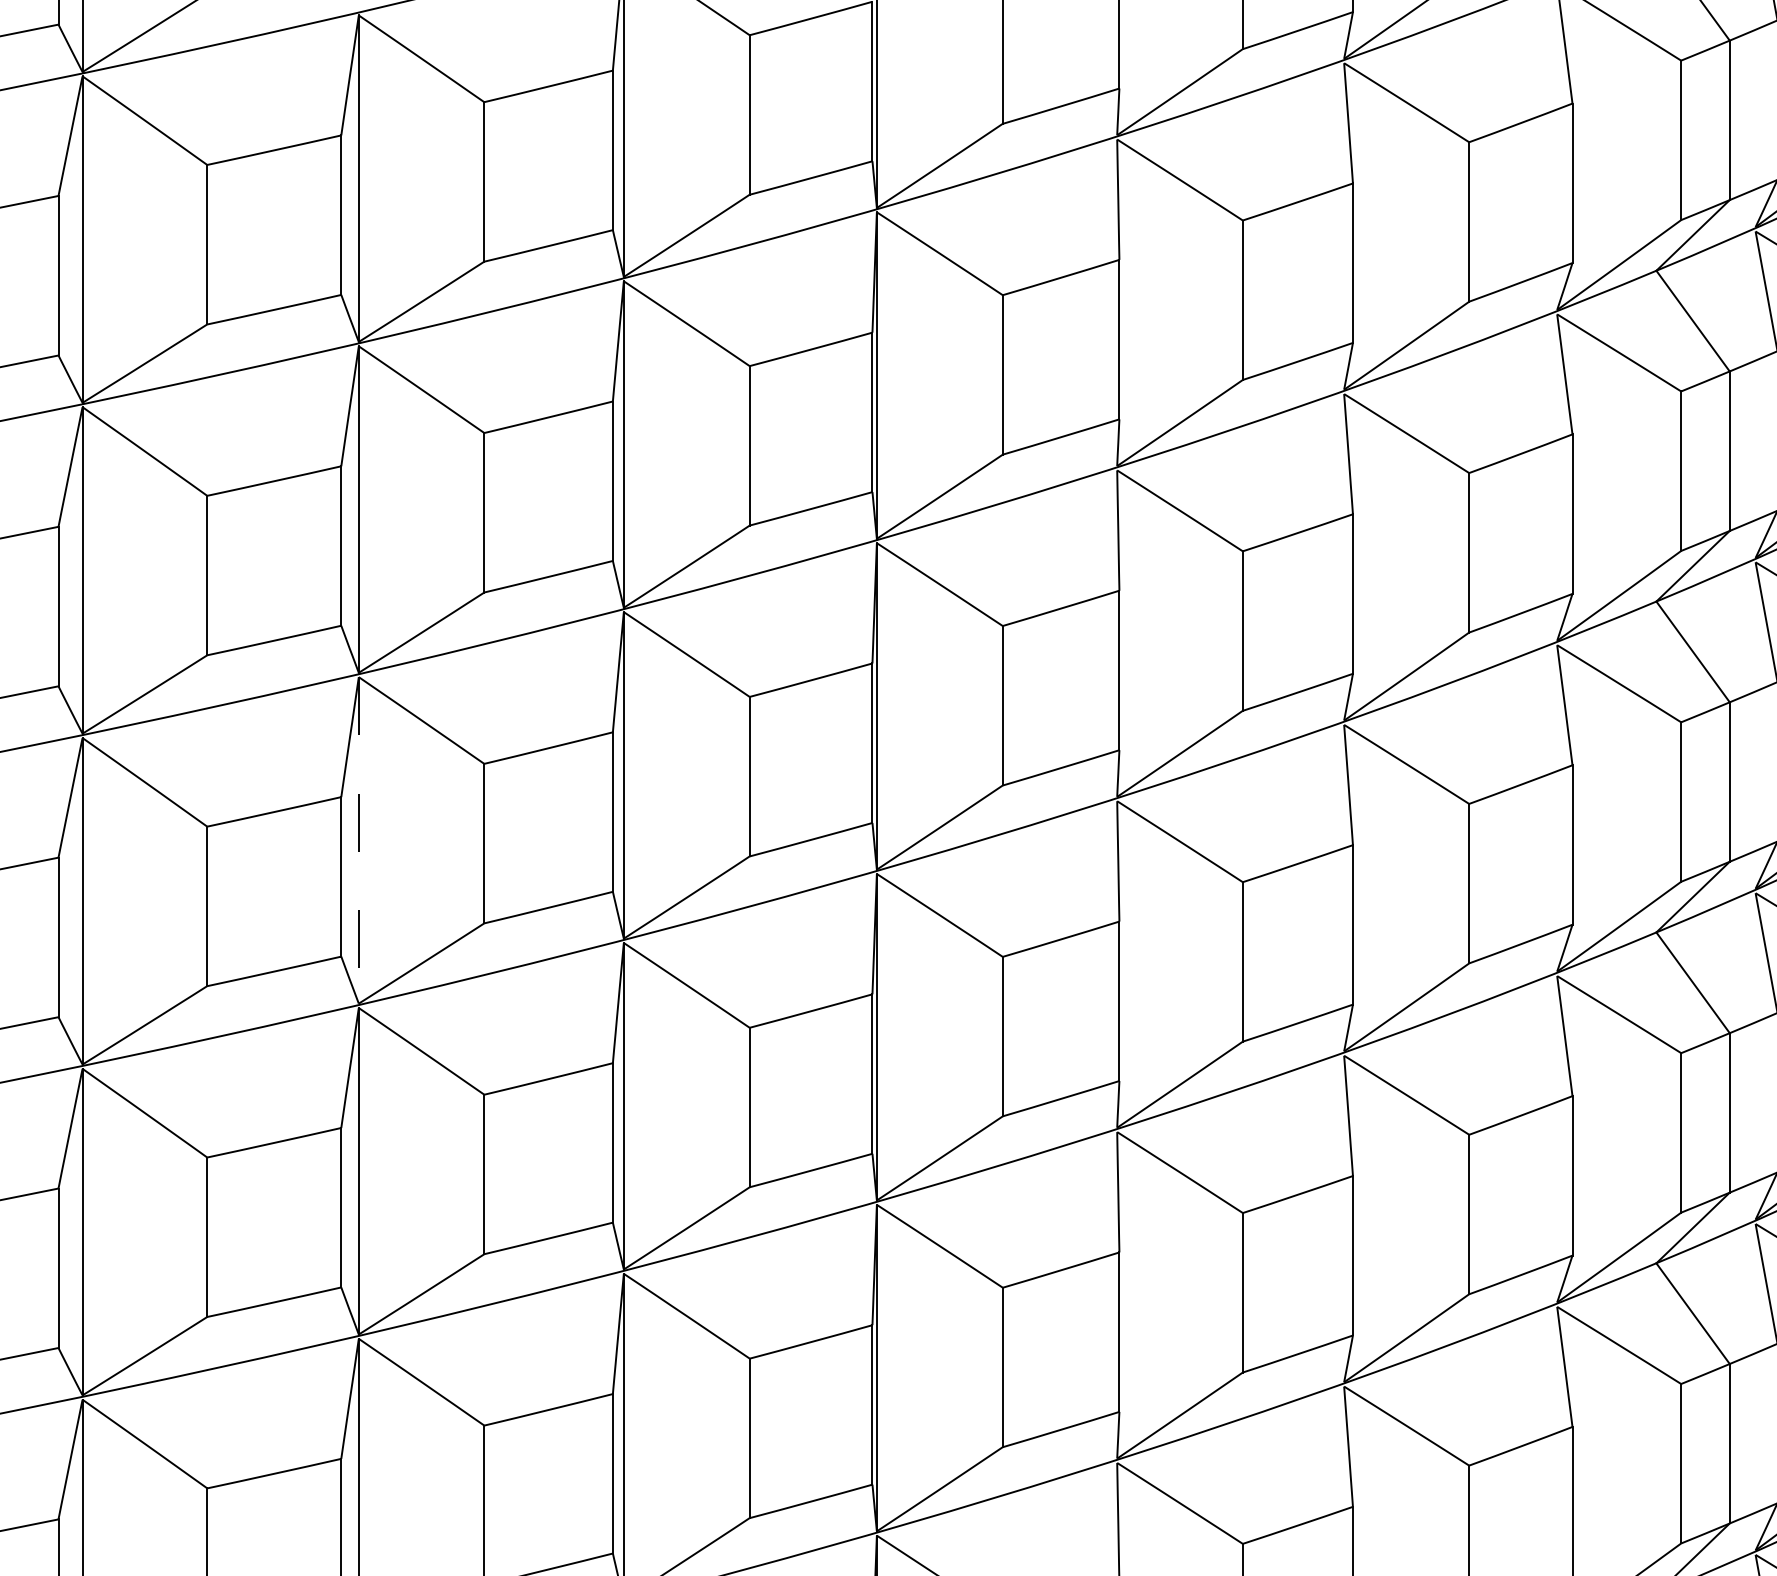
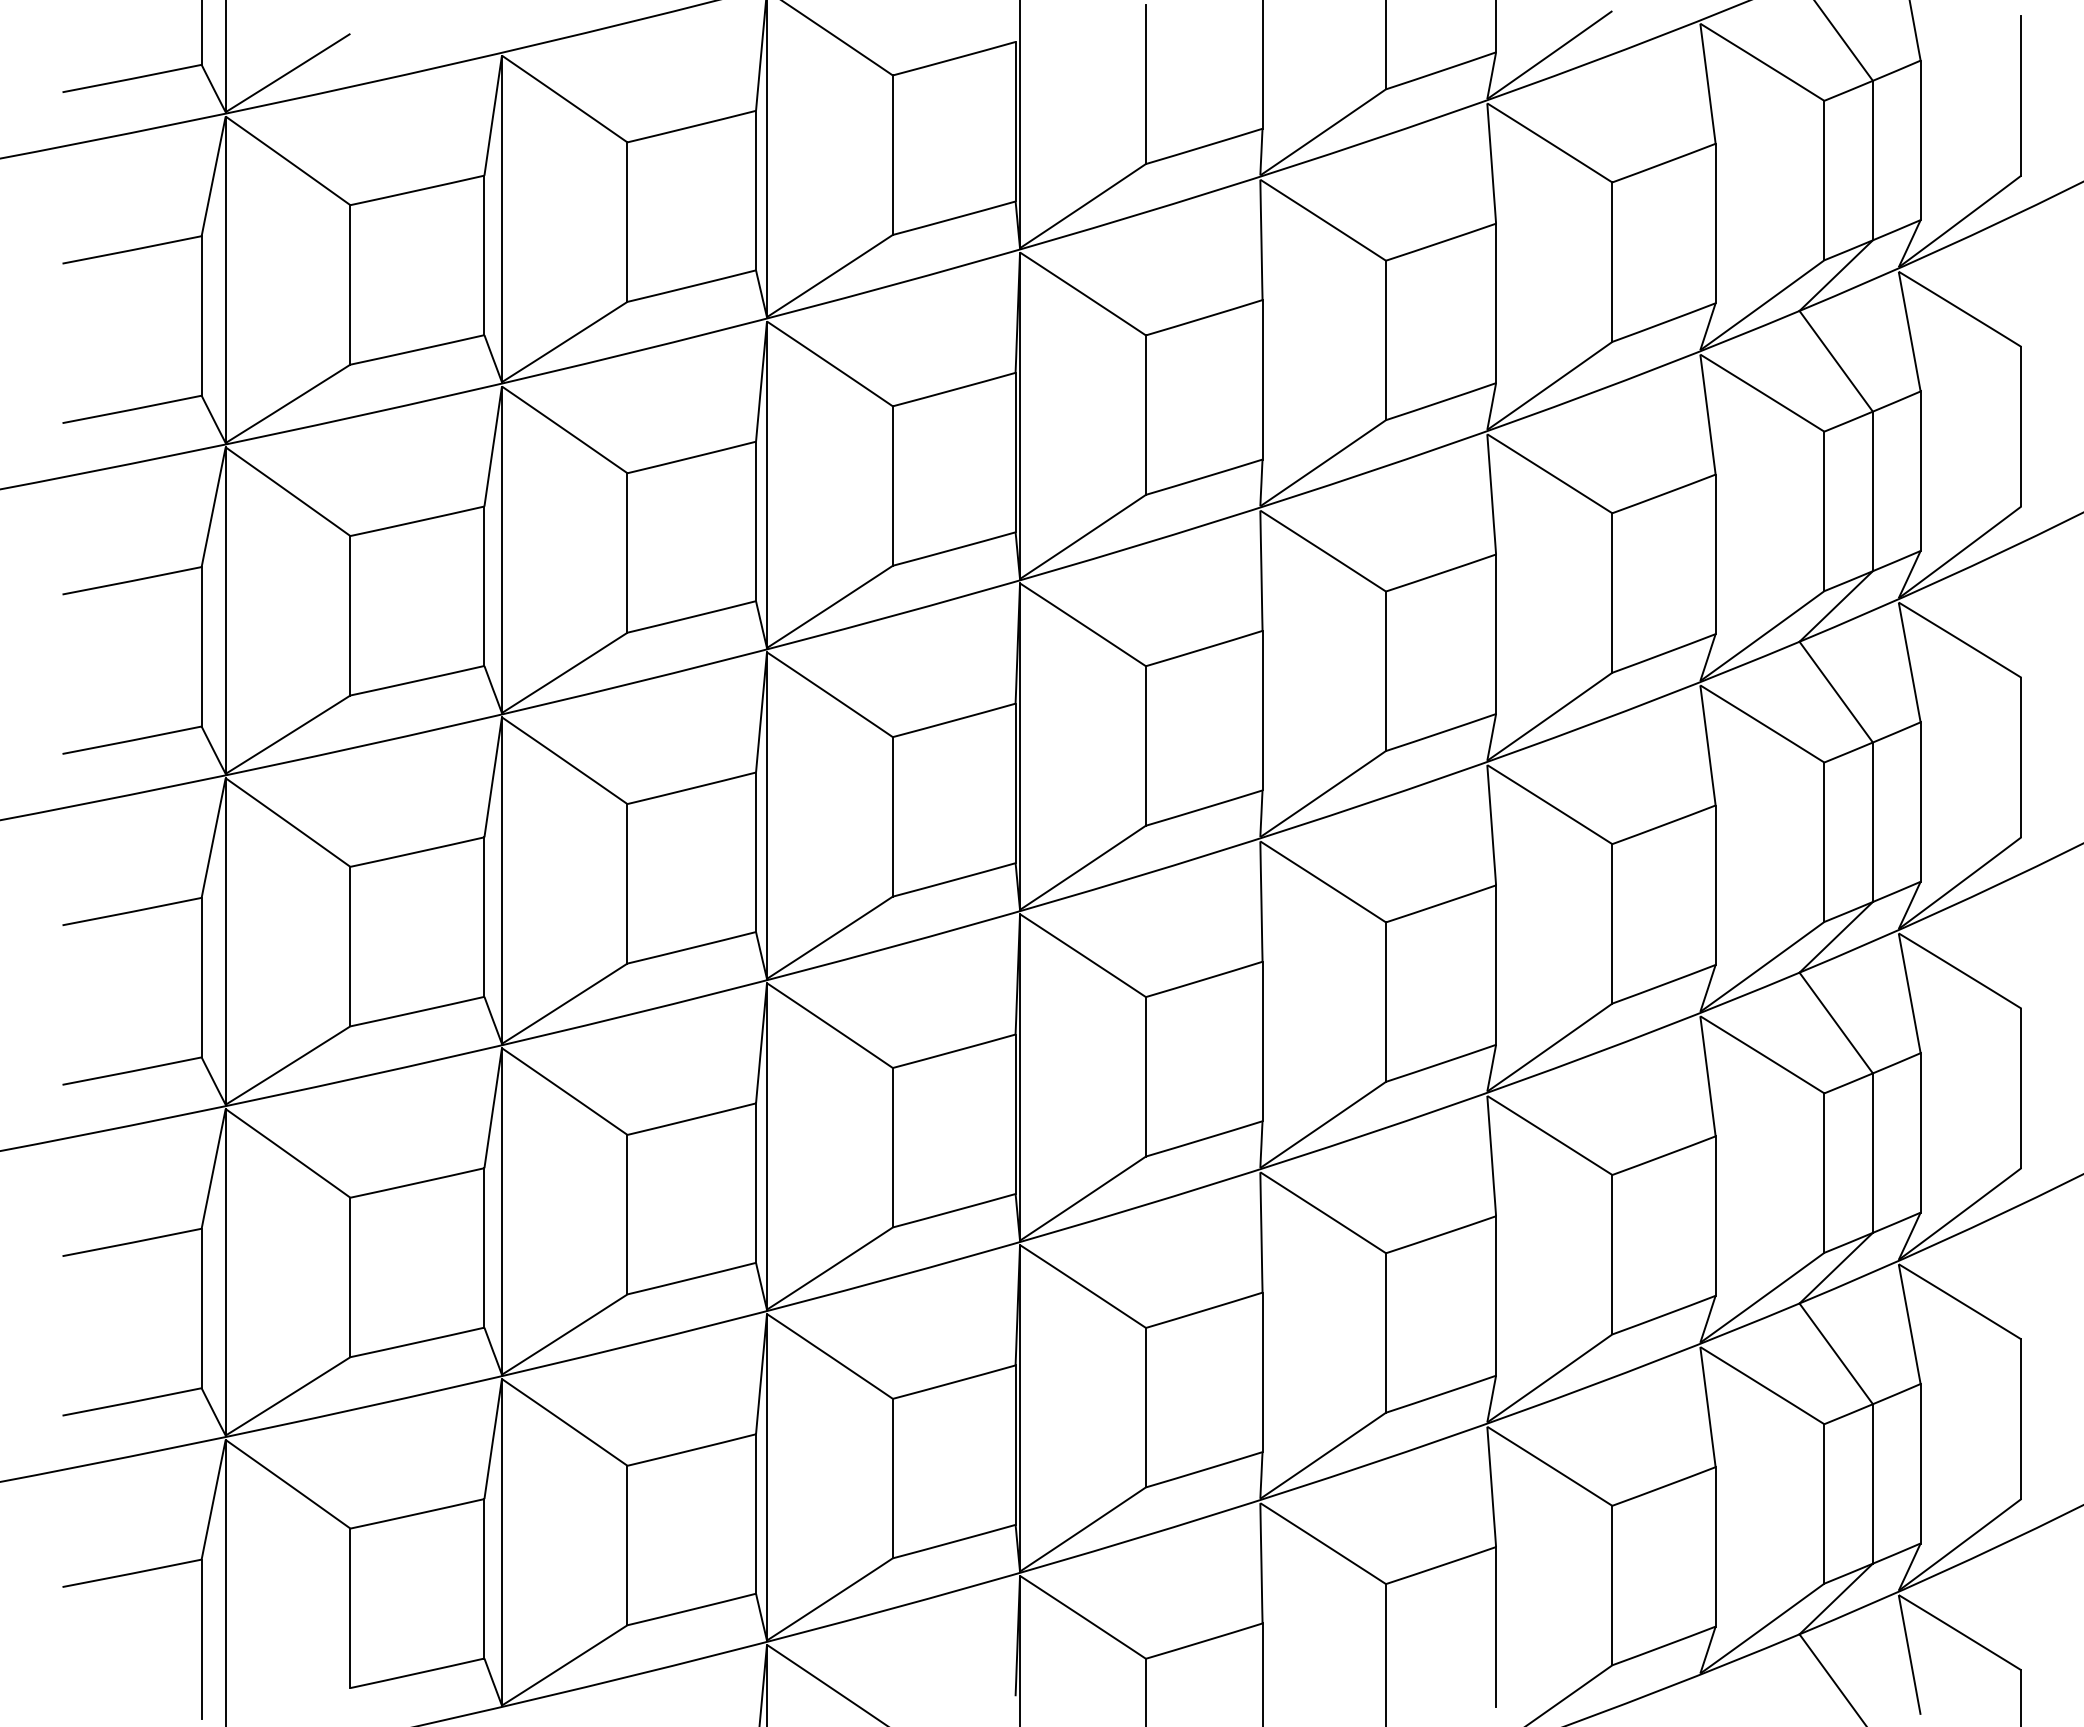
line: (358, 841) -> (501, 881), dashed -> solid

